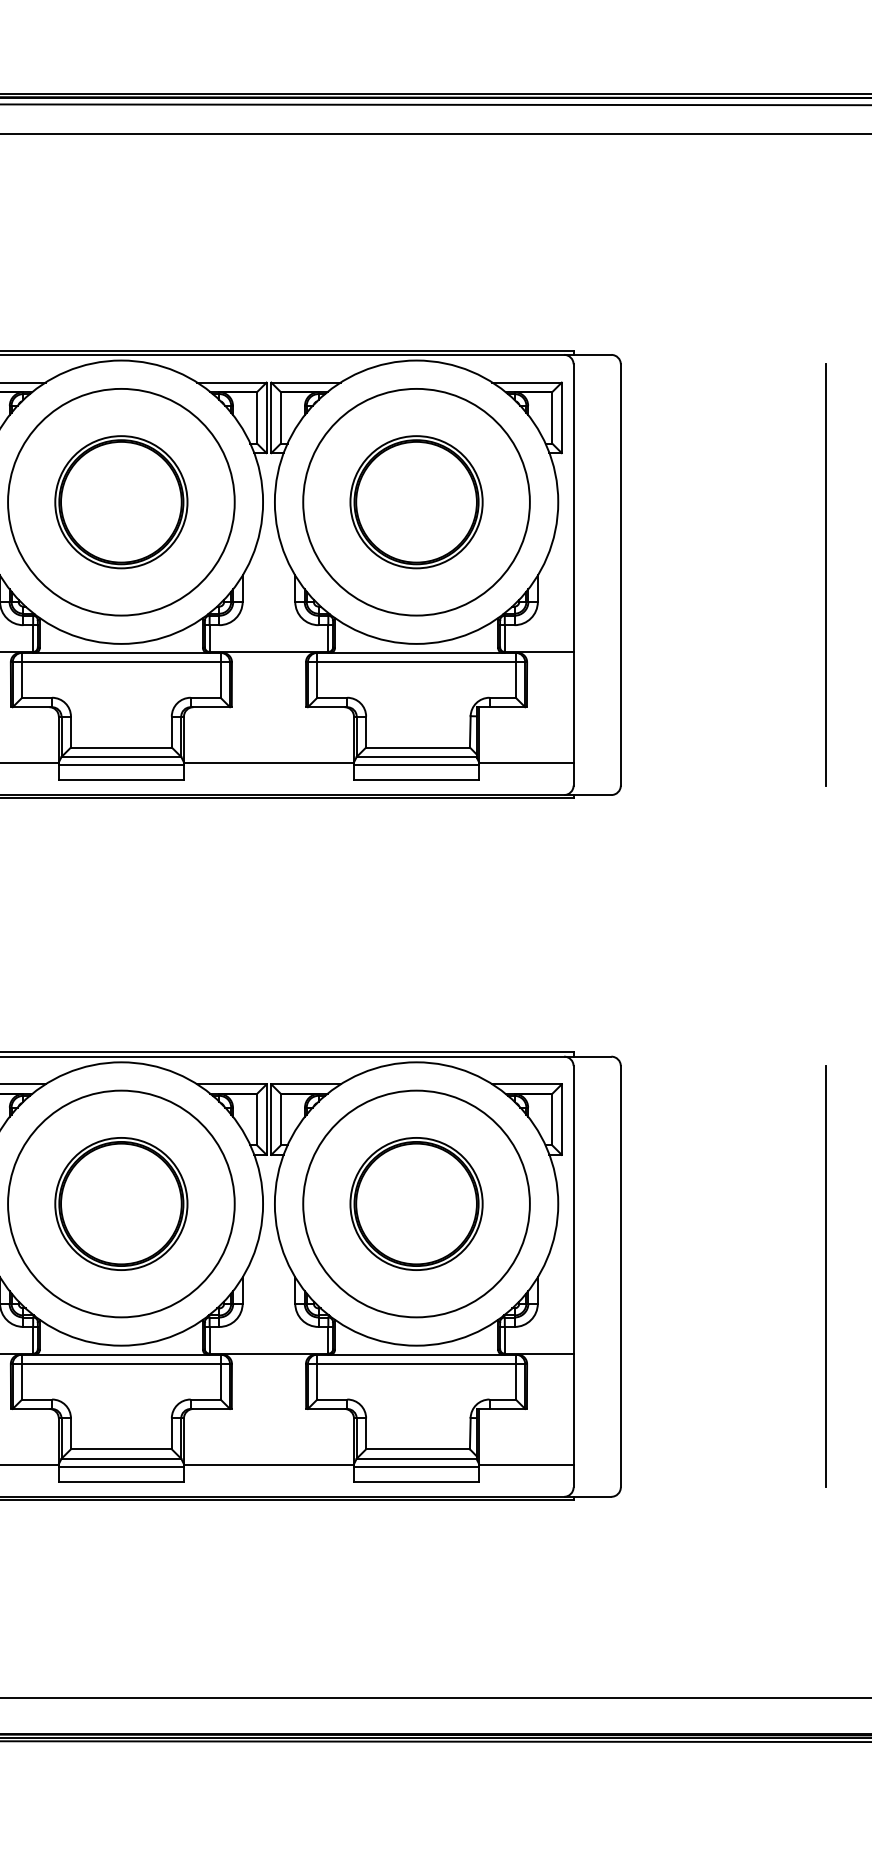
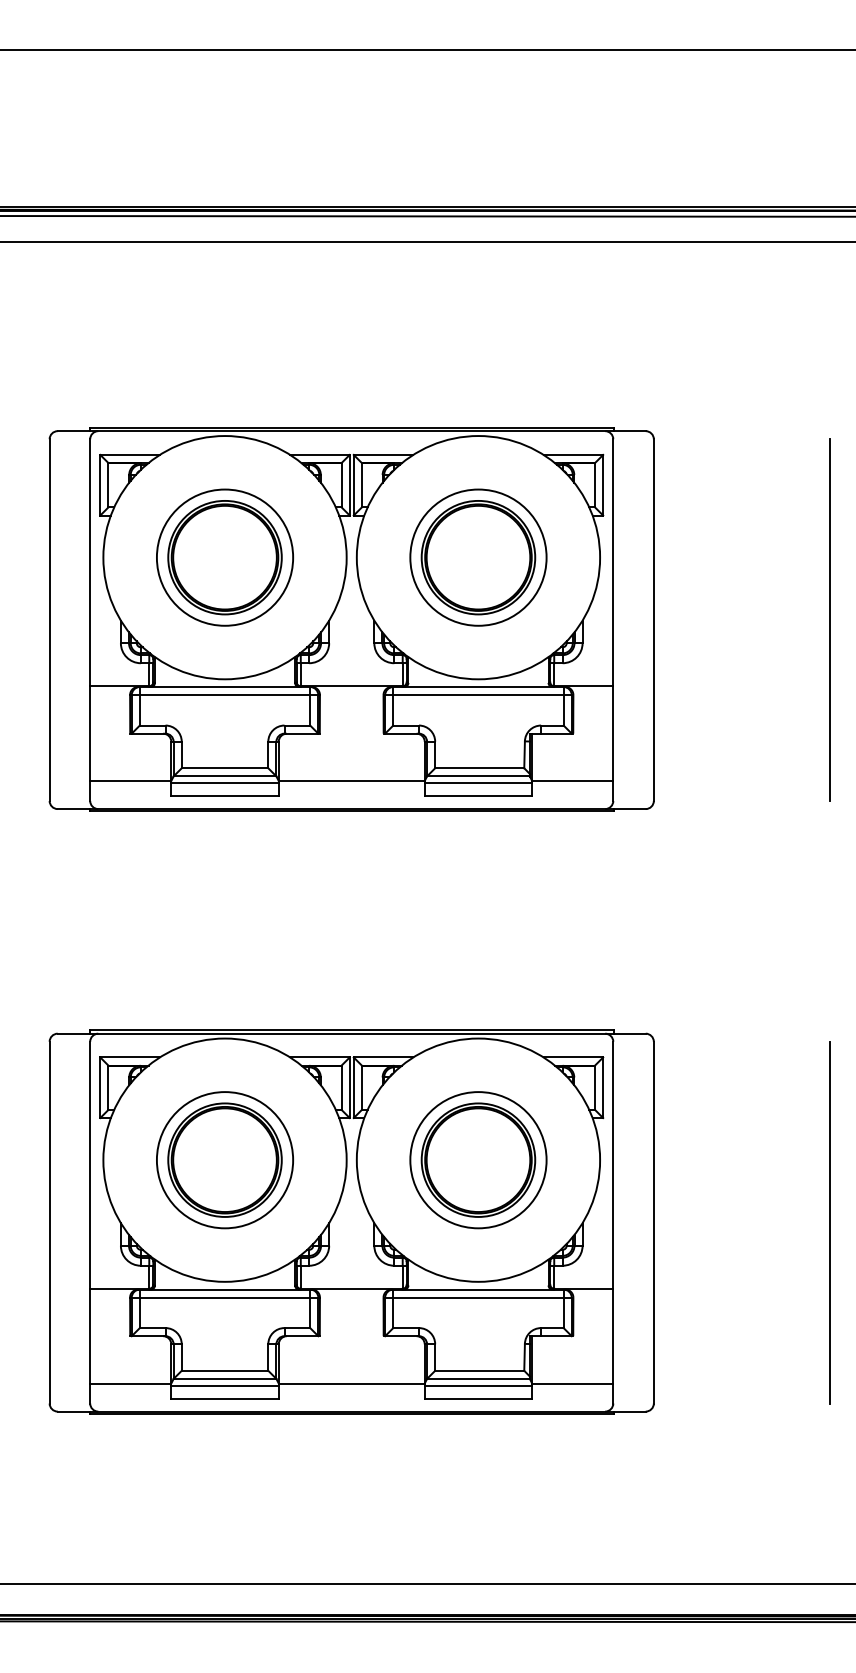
circle: (120, 502) -> (224, 557), size x0.7
circle: (416, 502) -> (478, 557), size x0.7
circle: (120, 1203) -> (224, 1159), size x0.7
circle: (416, 1203) -> (478, 1159), size x0.7

